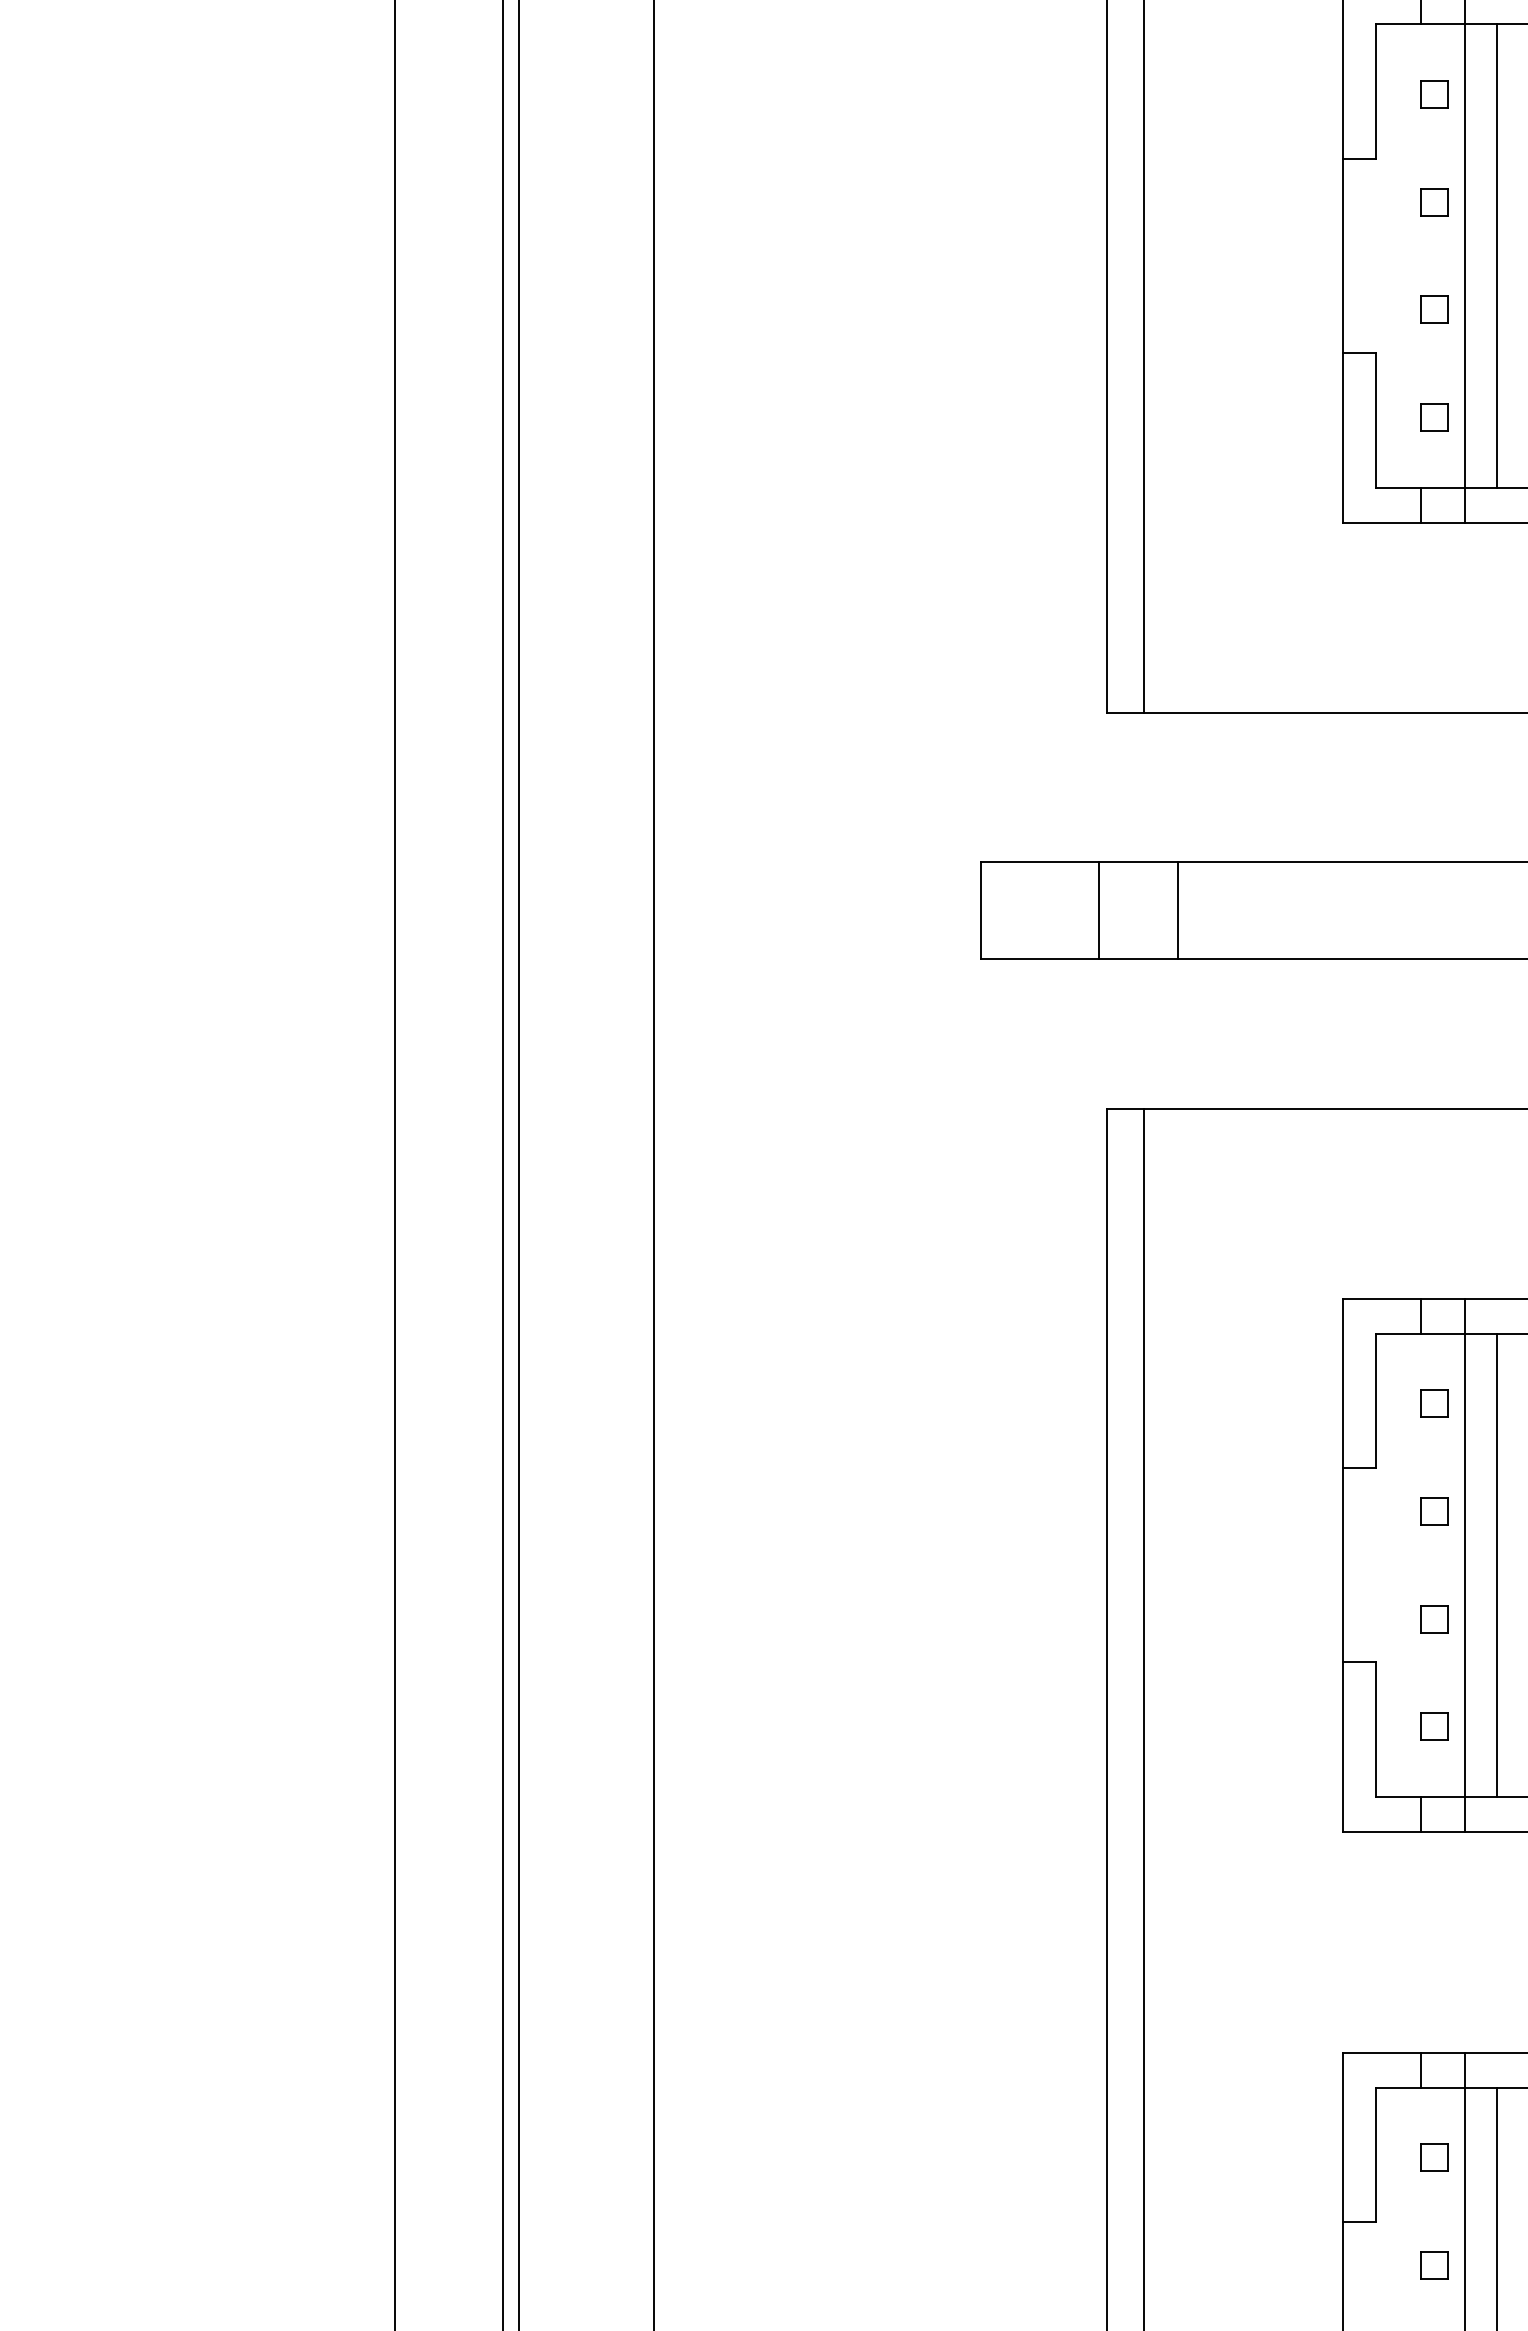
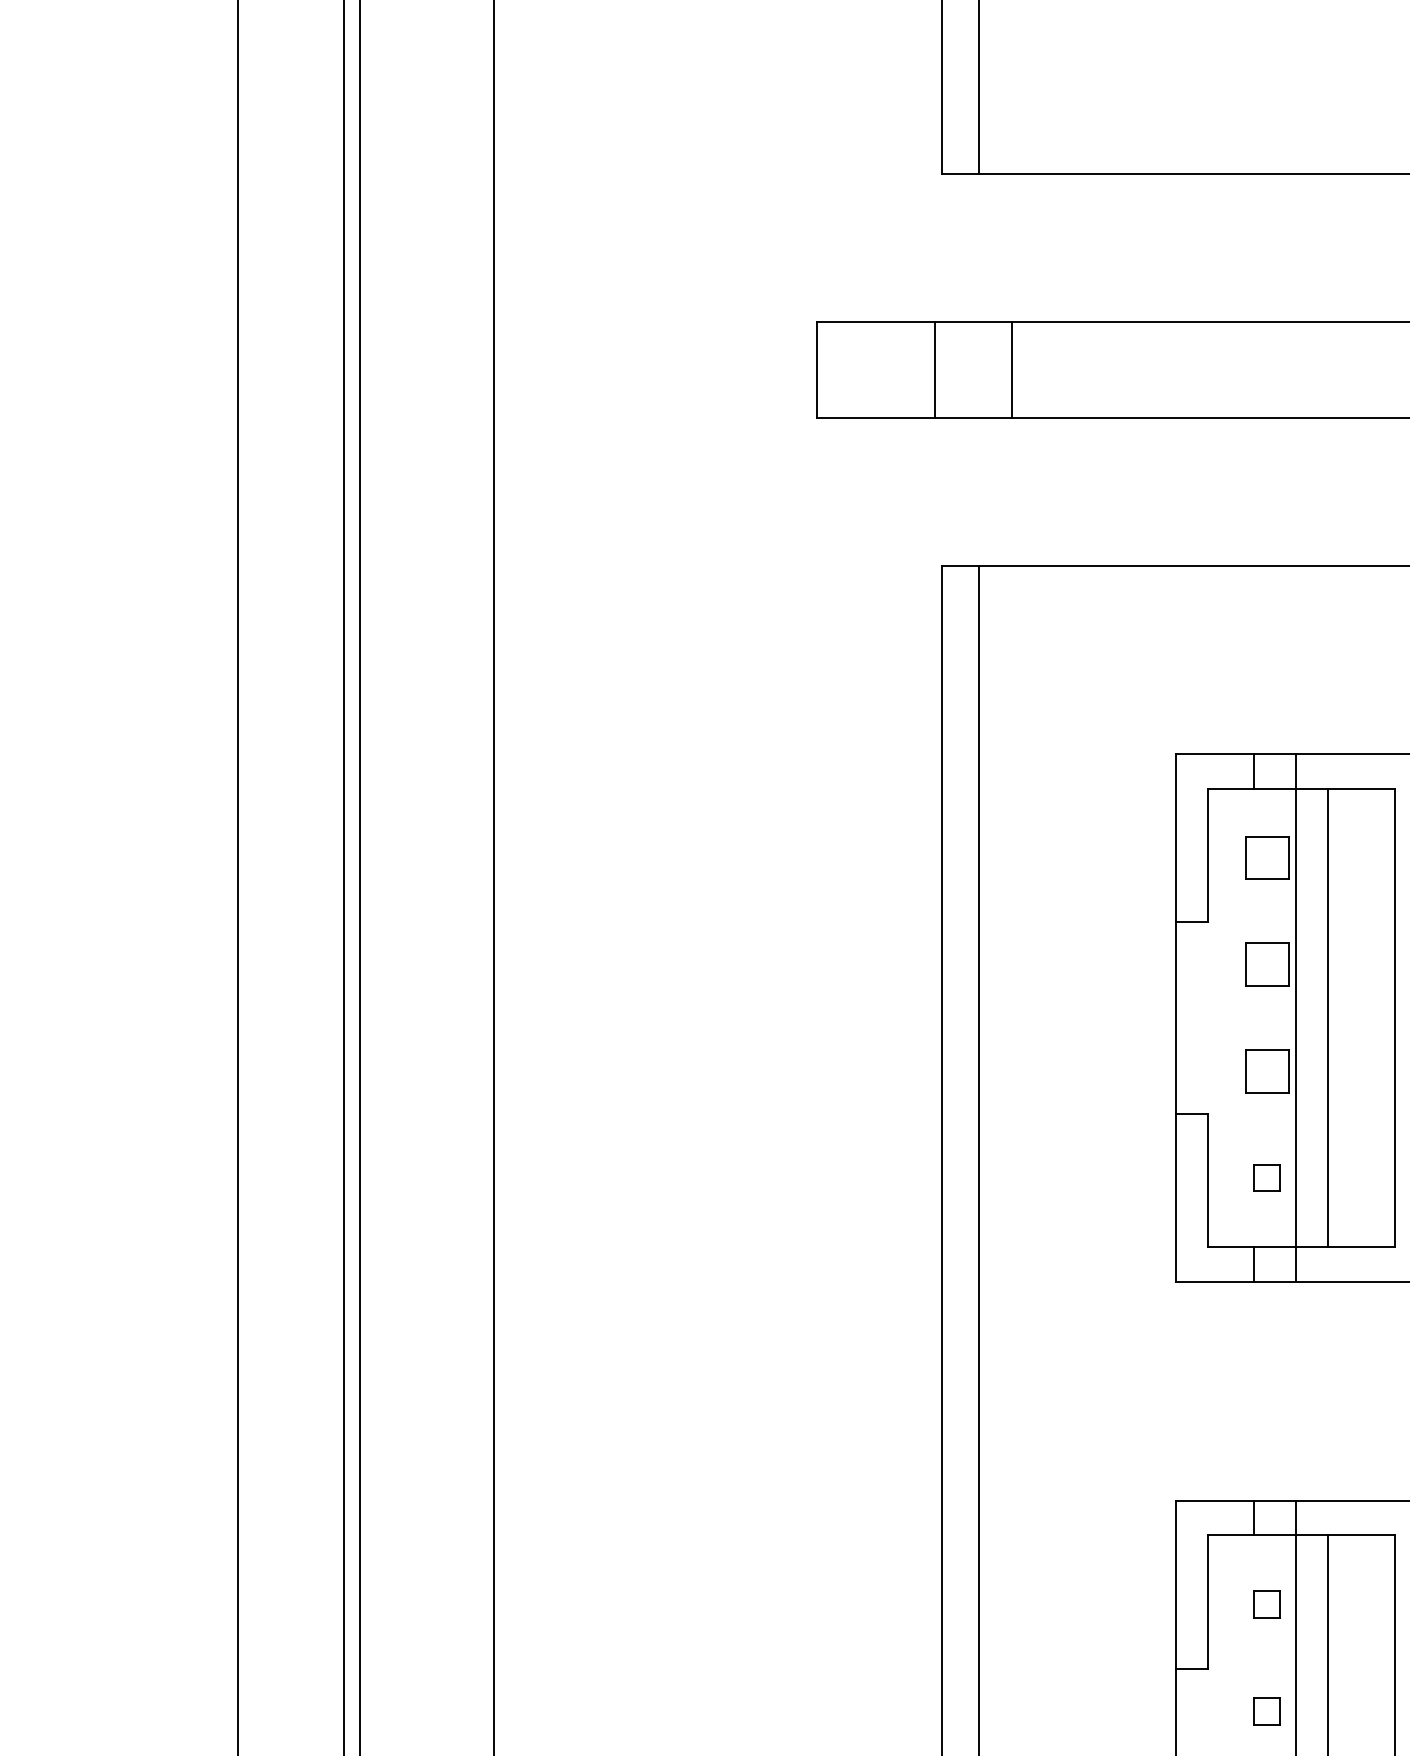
part: (1434, 1403) -> (1266, 858), size x1.6
part: (1434, 1511) -> (1266, 964), size x1.6
part: (1434, 1619) -> (1266, 1071), size x1.6

